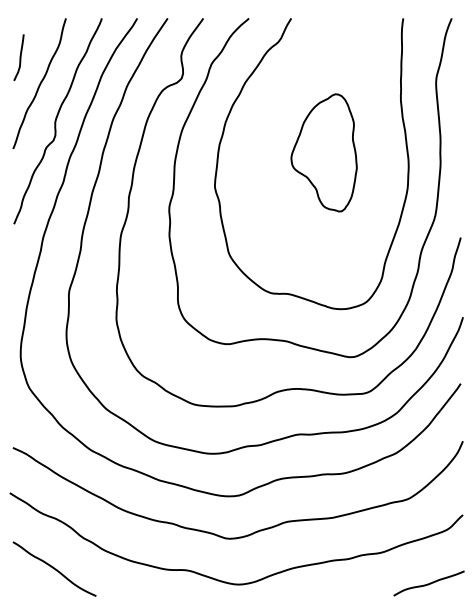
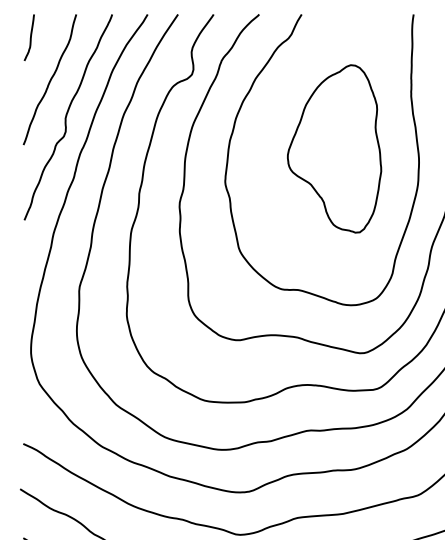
curve: (19, 57) -> (29, 37), moved
part: (323, 152) -> (333, 148), size x1.43

